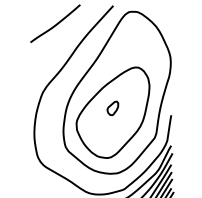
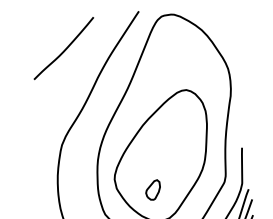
part: (112, 108) -> (152, 190), moved

